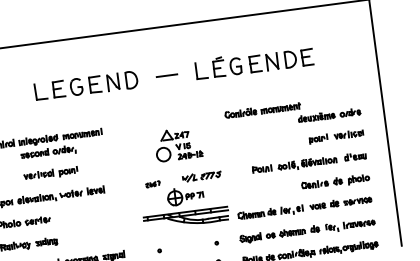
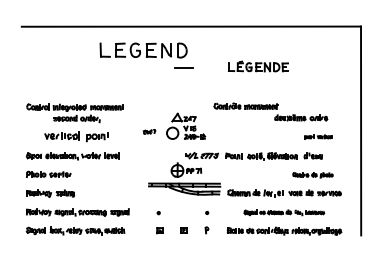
part: (254, 62) -> (258, 66), size x0.6
part: (86, 85) -> (143, 50), moved
part: (292, 112) -> (270, 111), moved
part: (336, 135) -> (318, 136), size x0.6
part: (308, 163) -> (273, 156), moved
part: (50, 174) -> (76, 137), size x1.4
part: (335, 182) -> (312, 175), size x0.7
part: (152, 183) -> (149, 131), moved
part: (307, 230) -> (284, 212), size x0.7

